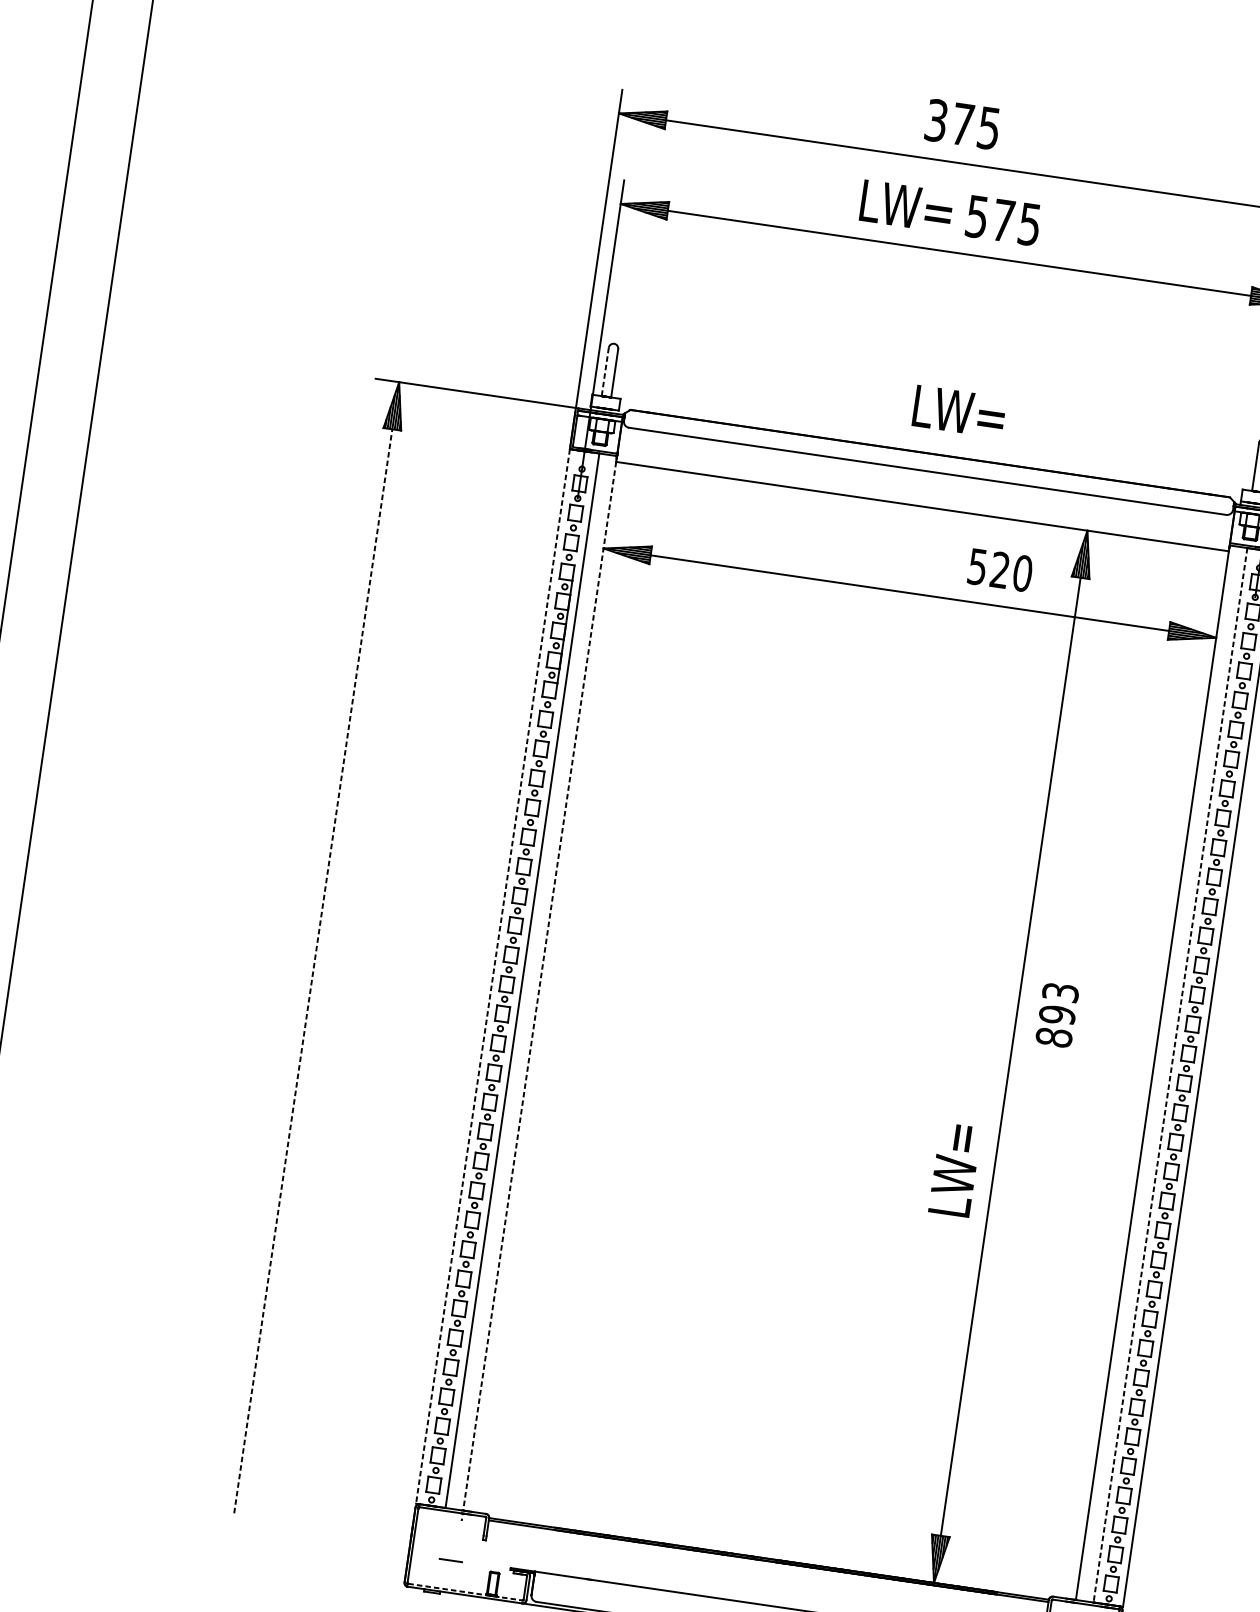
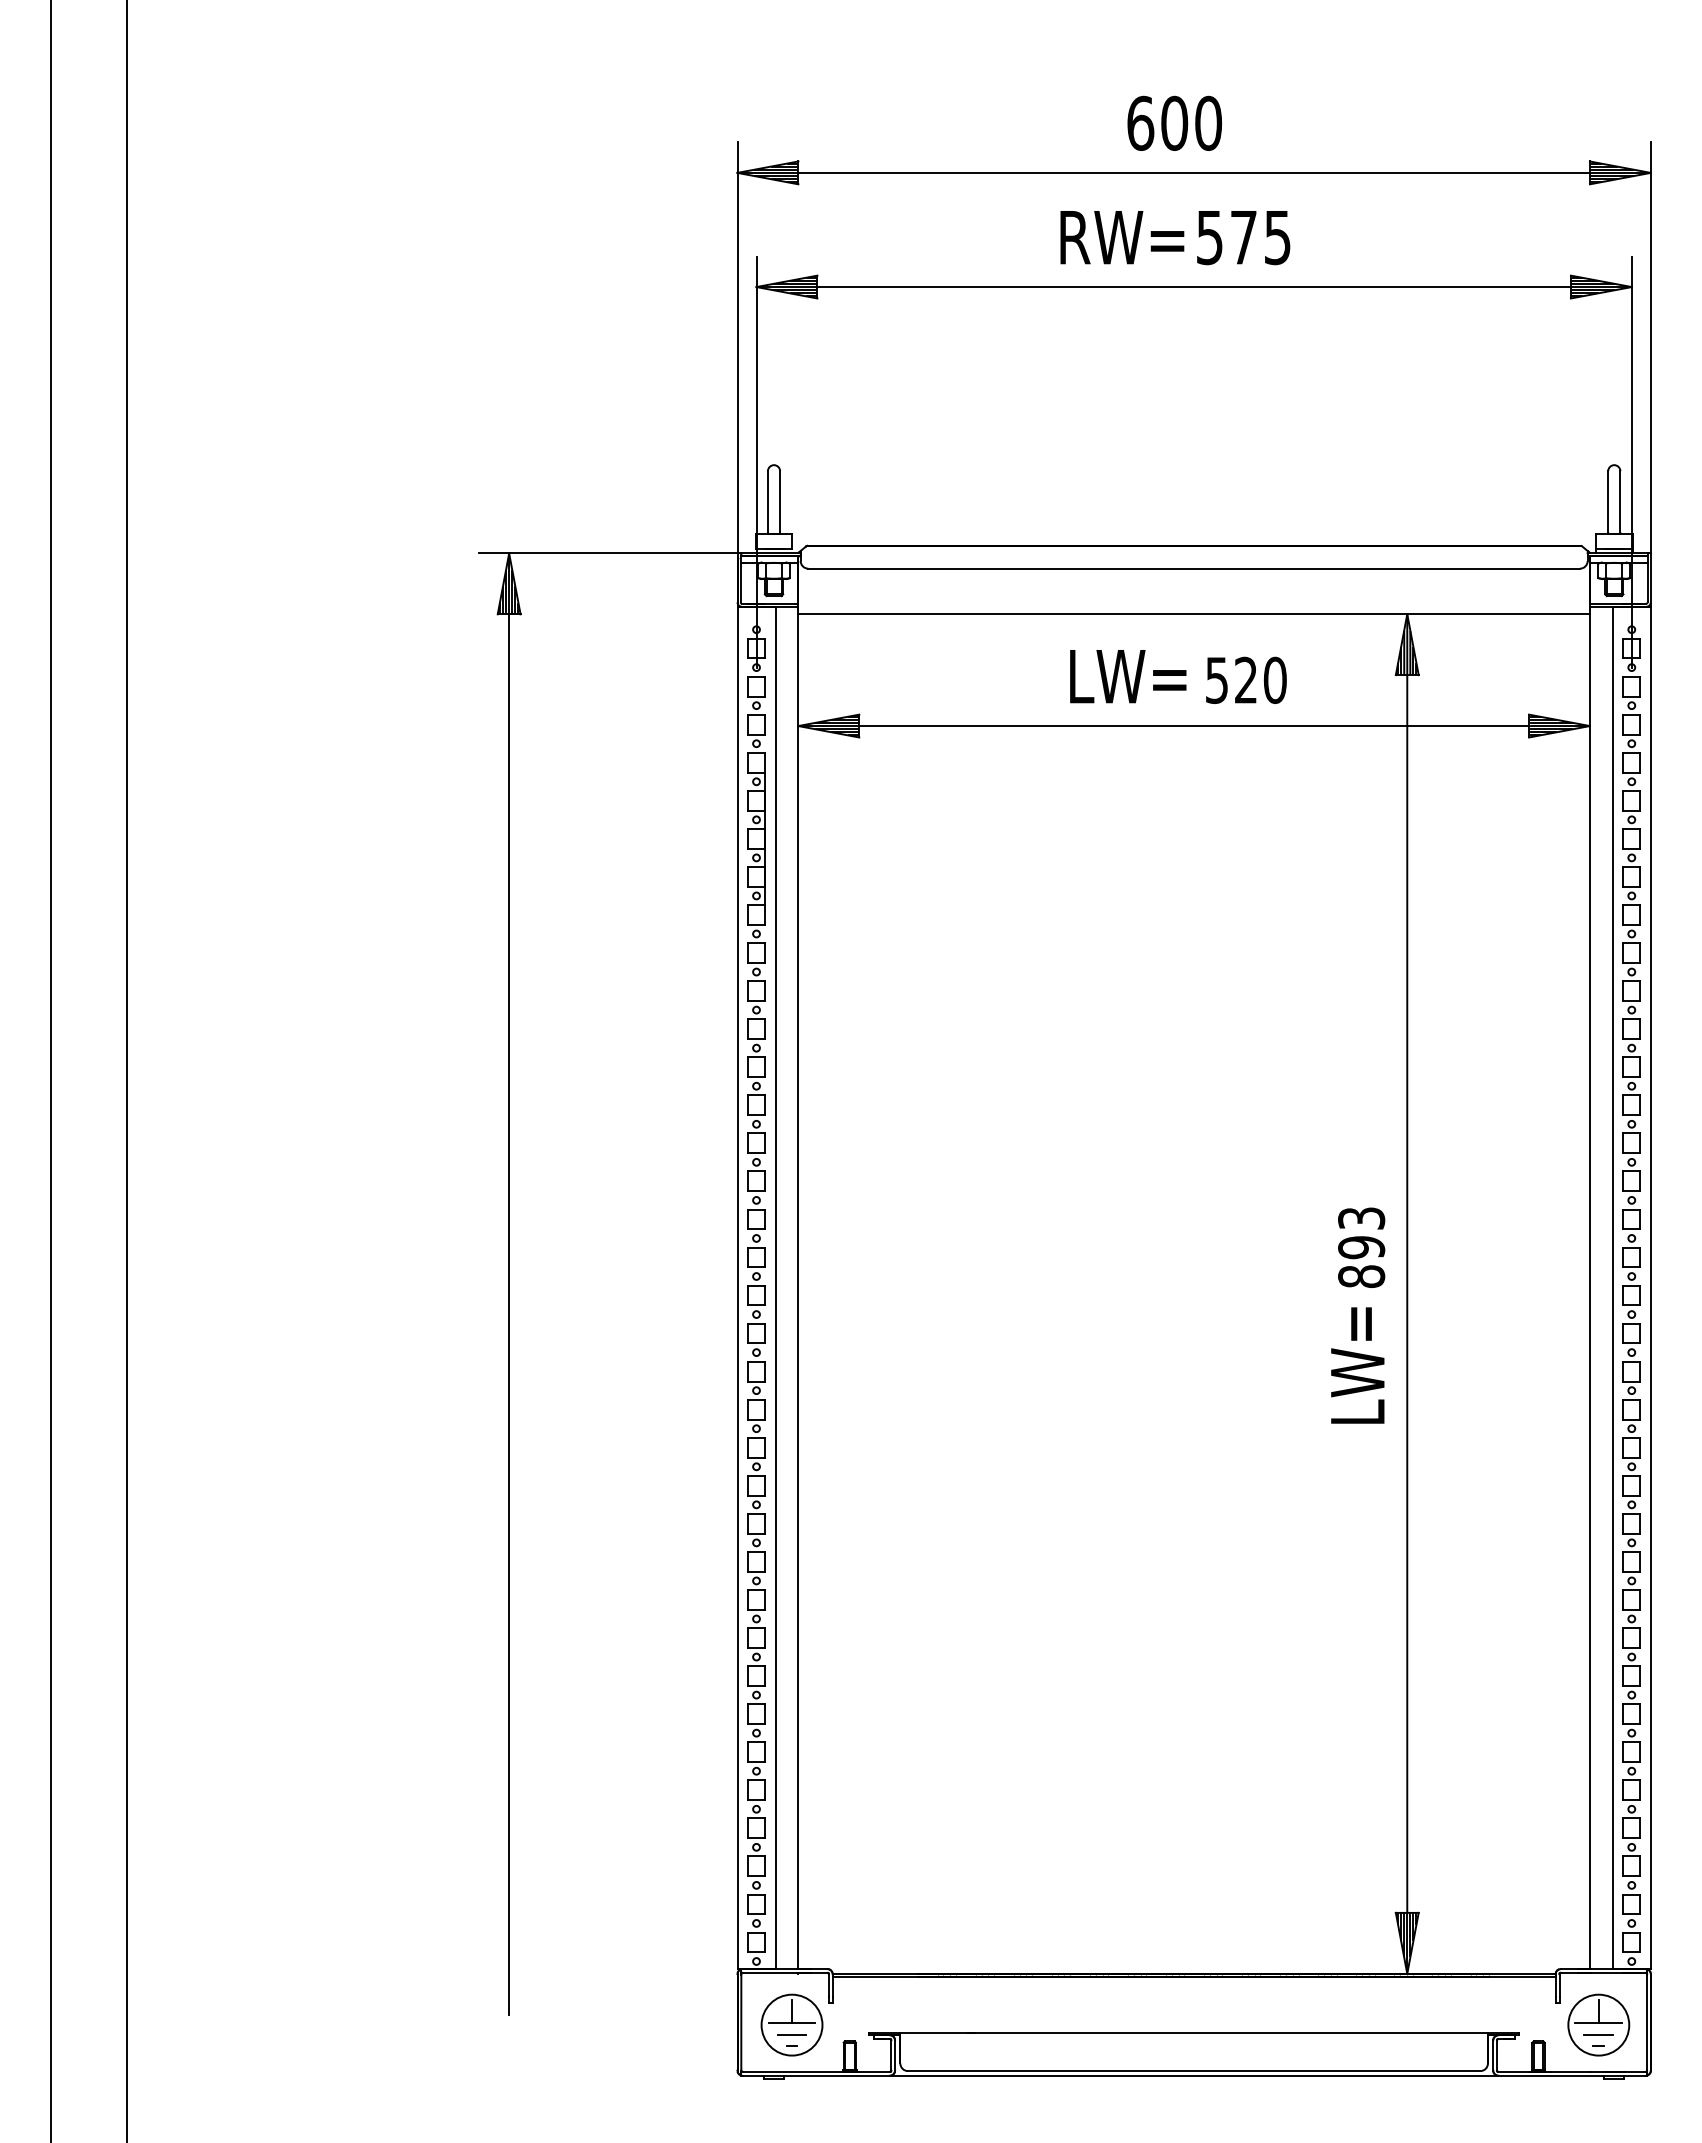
text: (962, 123) -> (1174, 122), 375 -> 600
text: (911, 207) -> (1124, 237), LW= -> RW=
line: (604, 371) -> (767, 502), dashed -> solid
text: (959, 411) -> (1128, 676), moved
text: (1000, 569) -> (1246, 679), moved
line: (313, 971) -> (509, 1314), dashed -> solid
line: (492, 976) -> (737, 1288), dashed -> solid
line: (539, 986) -> (798, 1292), dashed -> solid
text: (1057, 1014) -> (1361, 1247), moved
line: (1170, 1075) -> (1612, 1288), dashed -> solid
text: (954, 1169) -> (1357, 1365), moved
part: (451, 1552) -> (791, 2024), added
line: (465, 1591) -> (816, 2071), dashed -> solid

